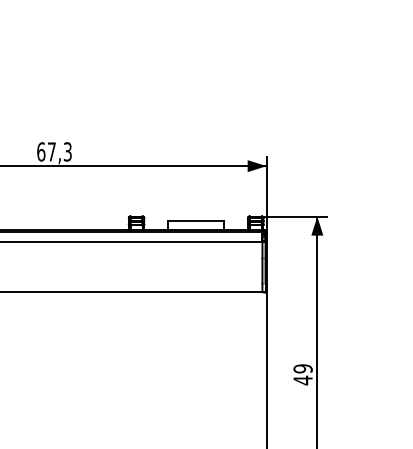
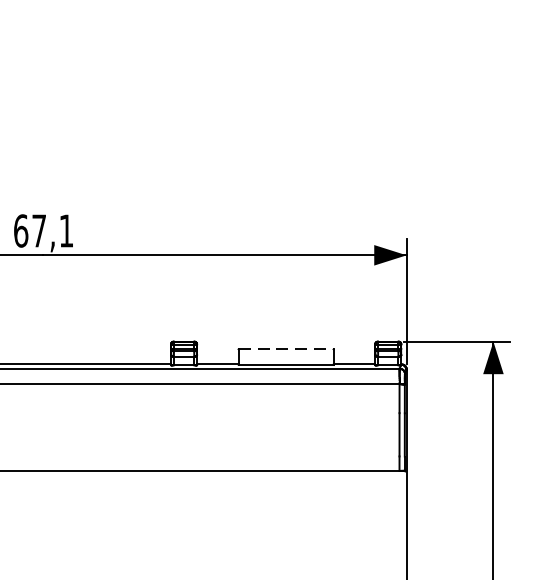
text: (67, 151) -> (65, 230), 67,3 -> 67,1
line: (196, 221) -> (286, 350), solid -> dashed

